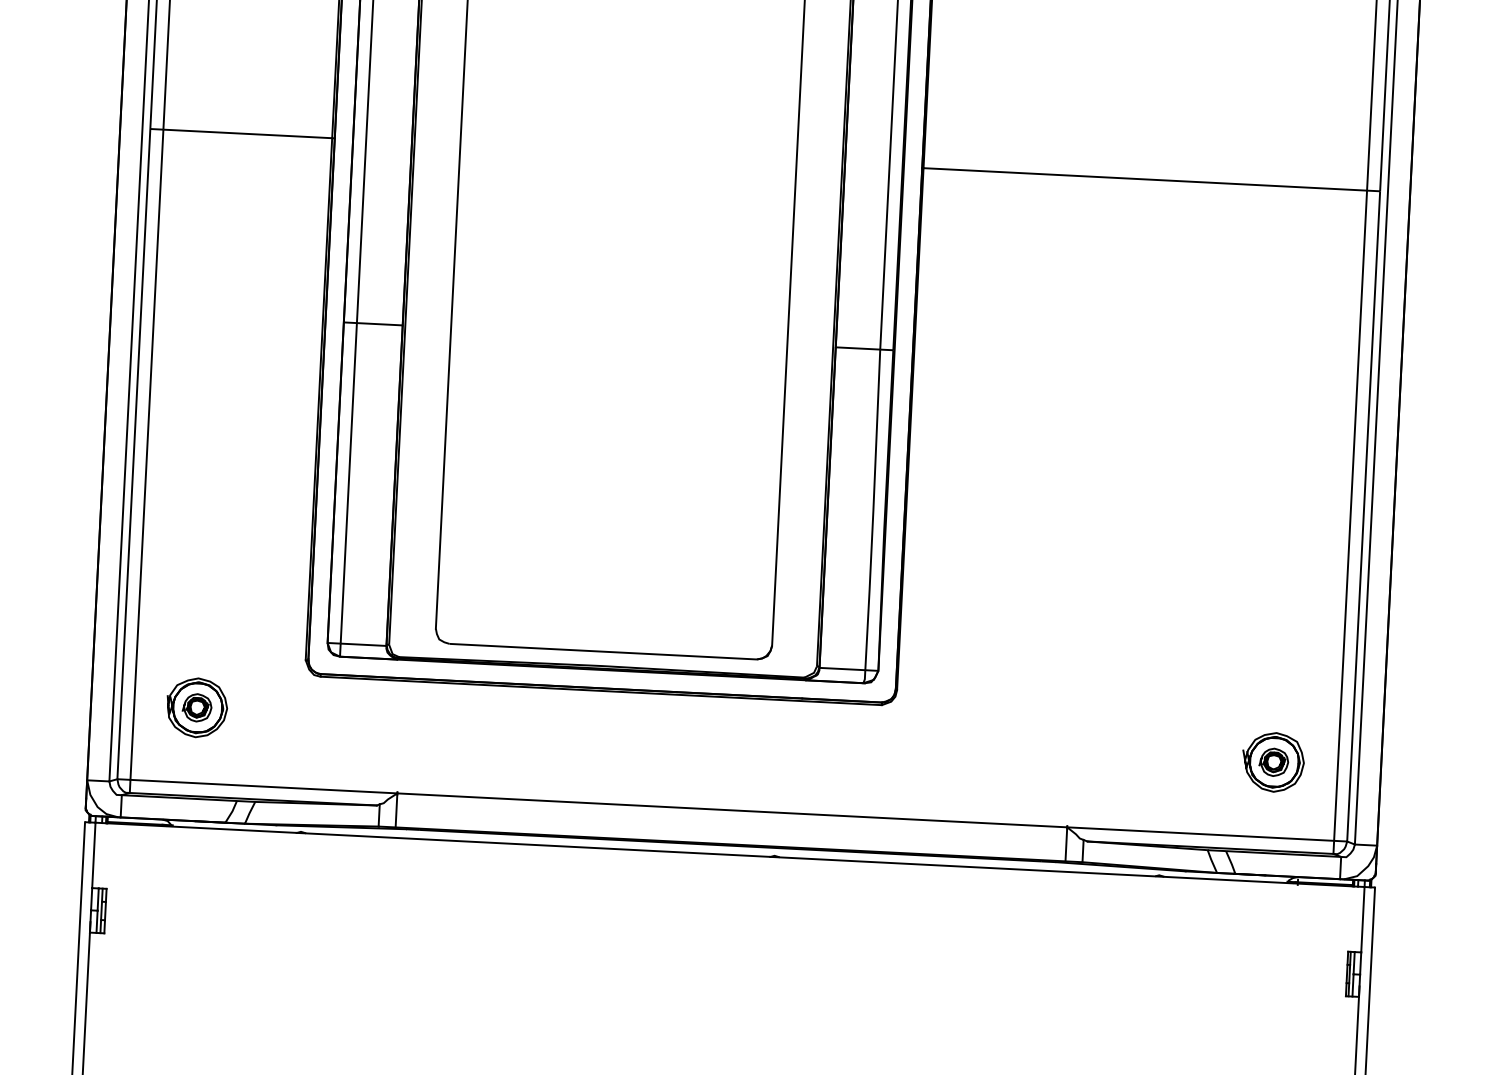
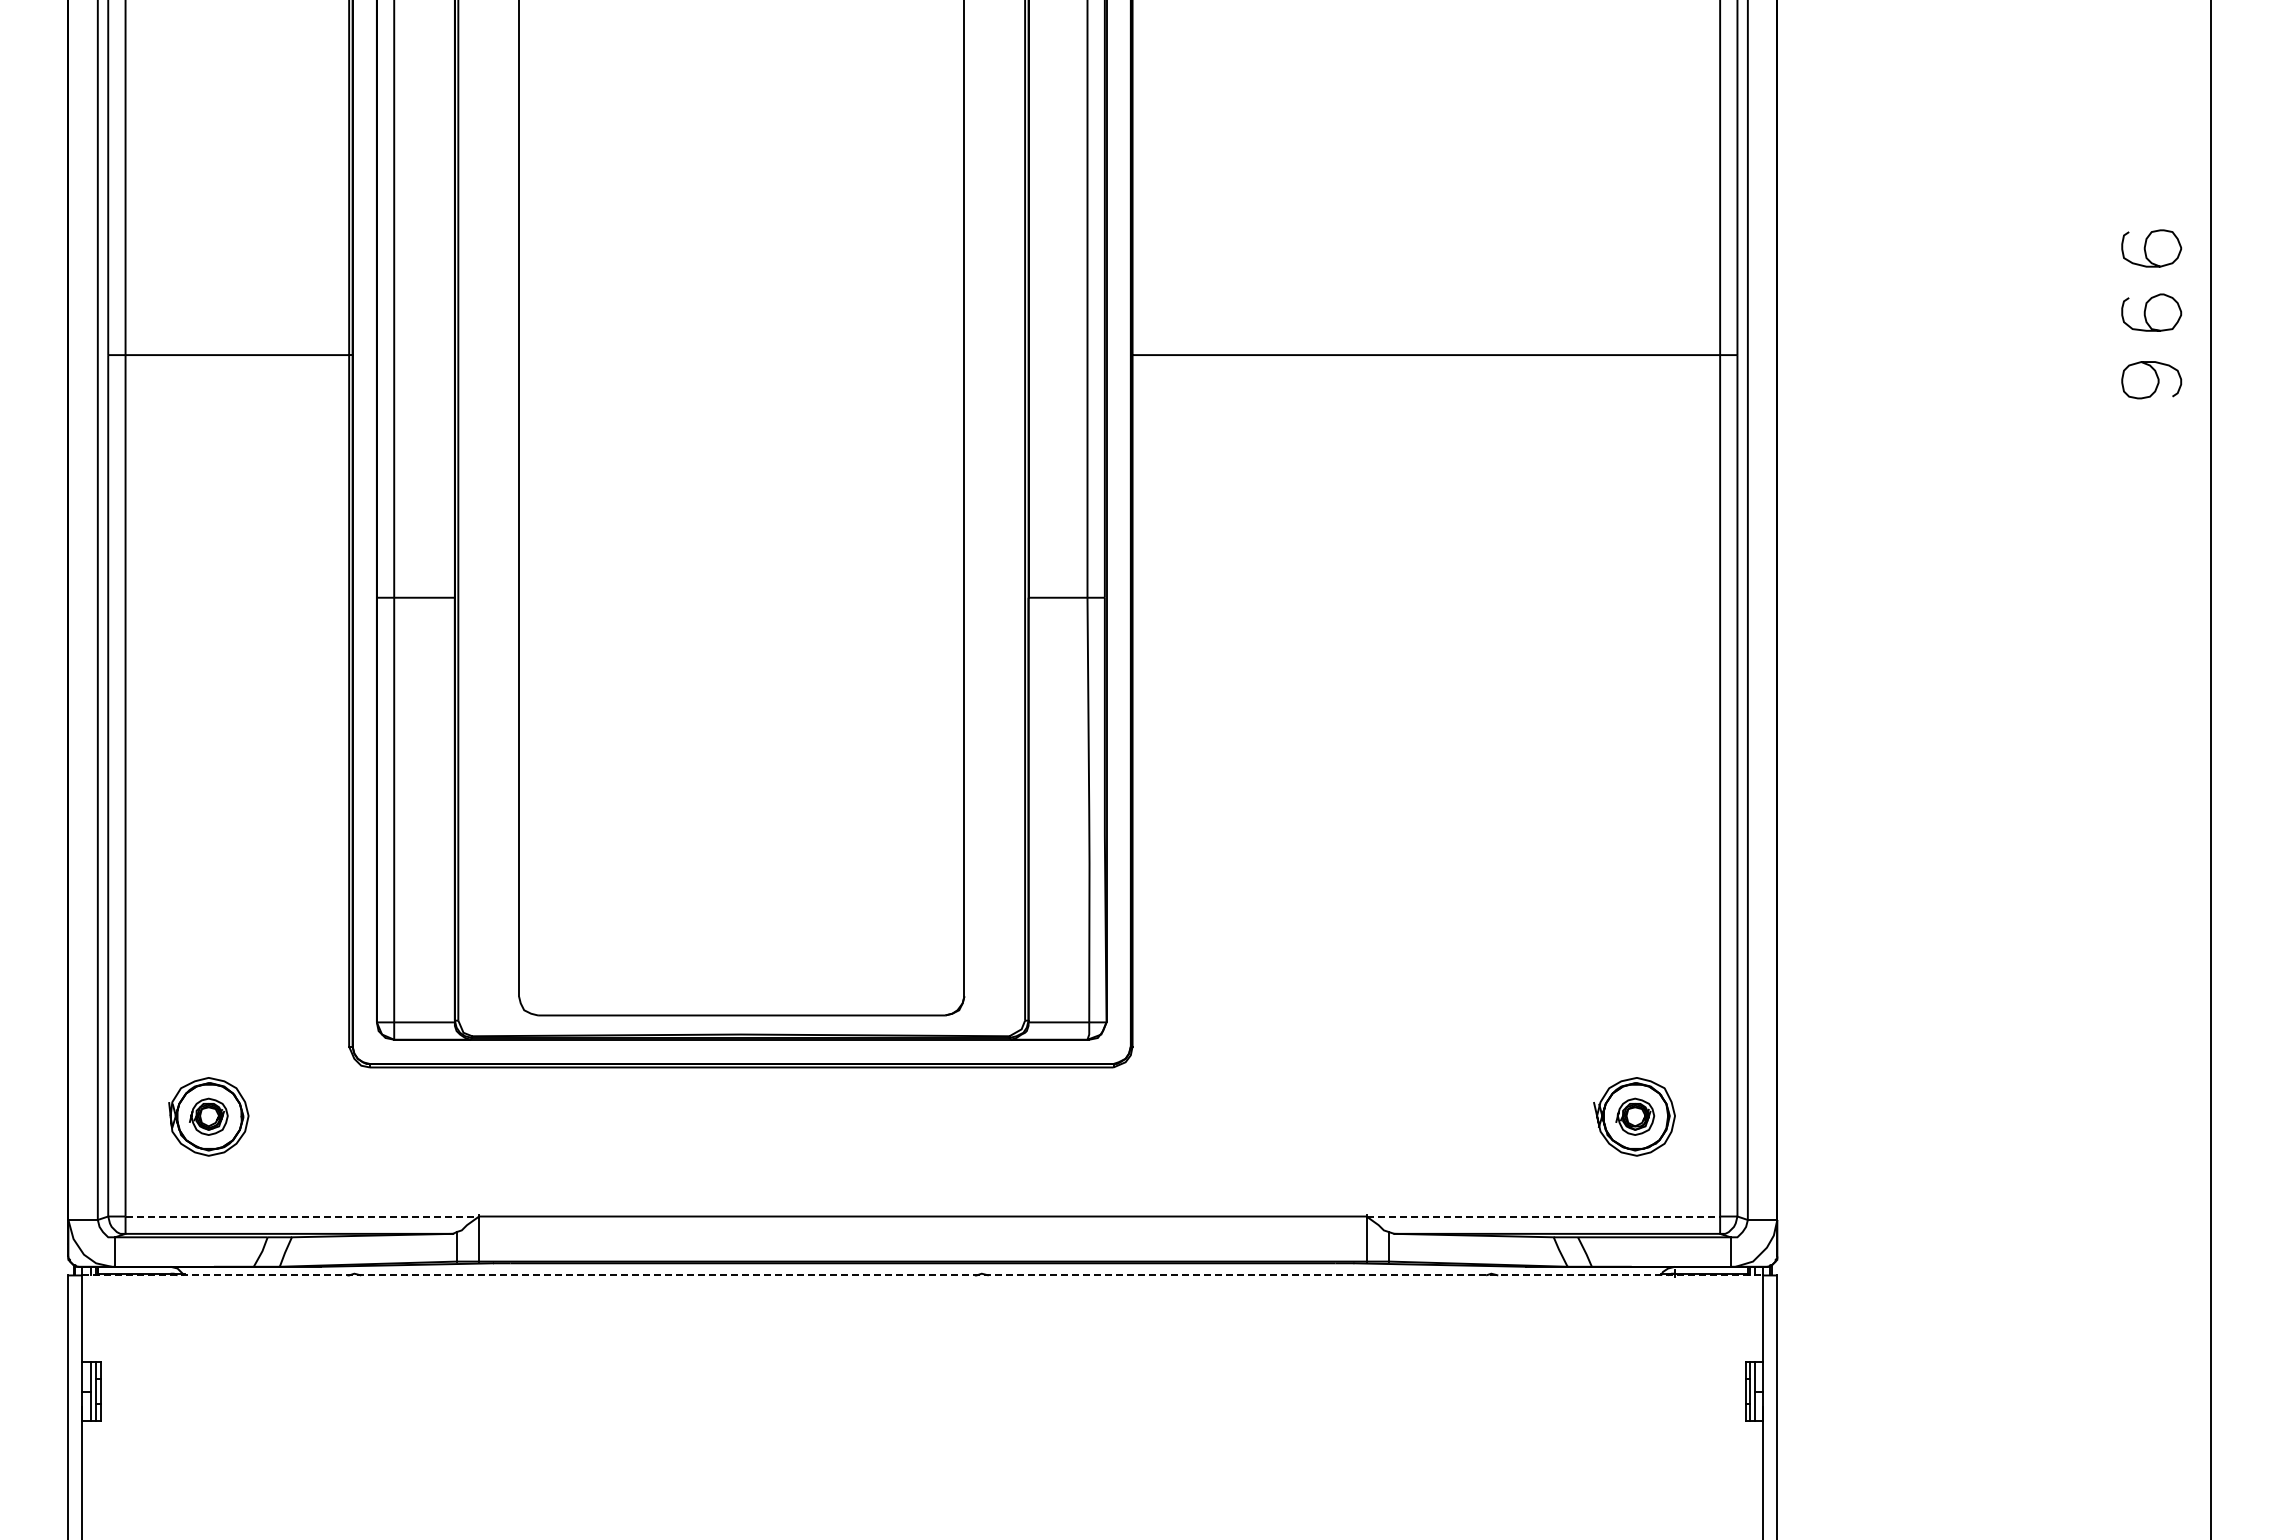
line: (264, 786) -> (302, 1216), solid -> dashed
line: (1200, 834) -> (1543, 1216), solid -> dashed
line: (729, 854) -> (922, 1275), solid -> dashed

